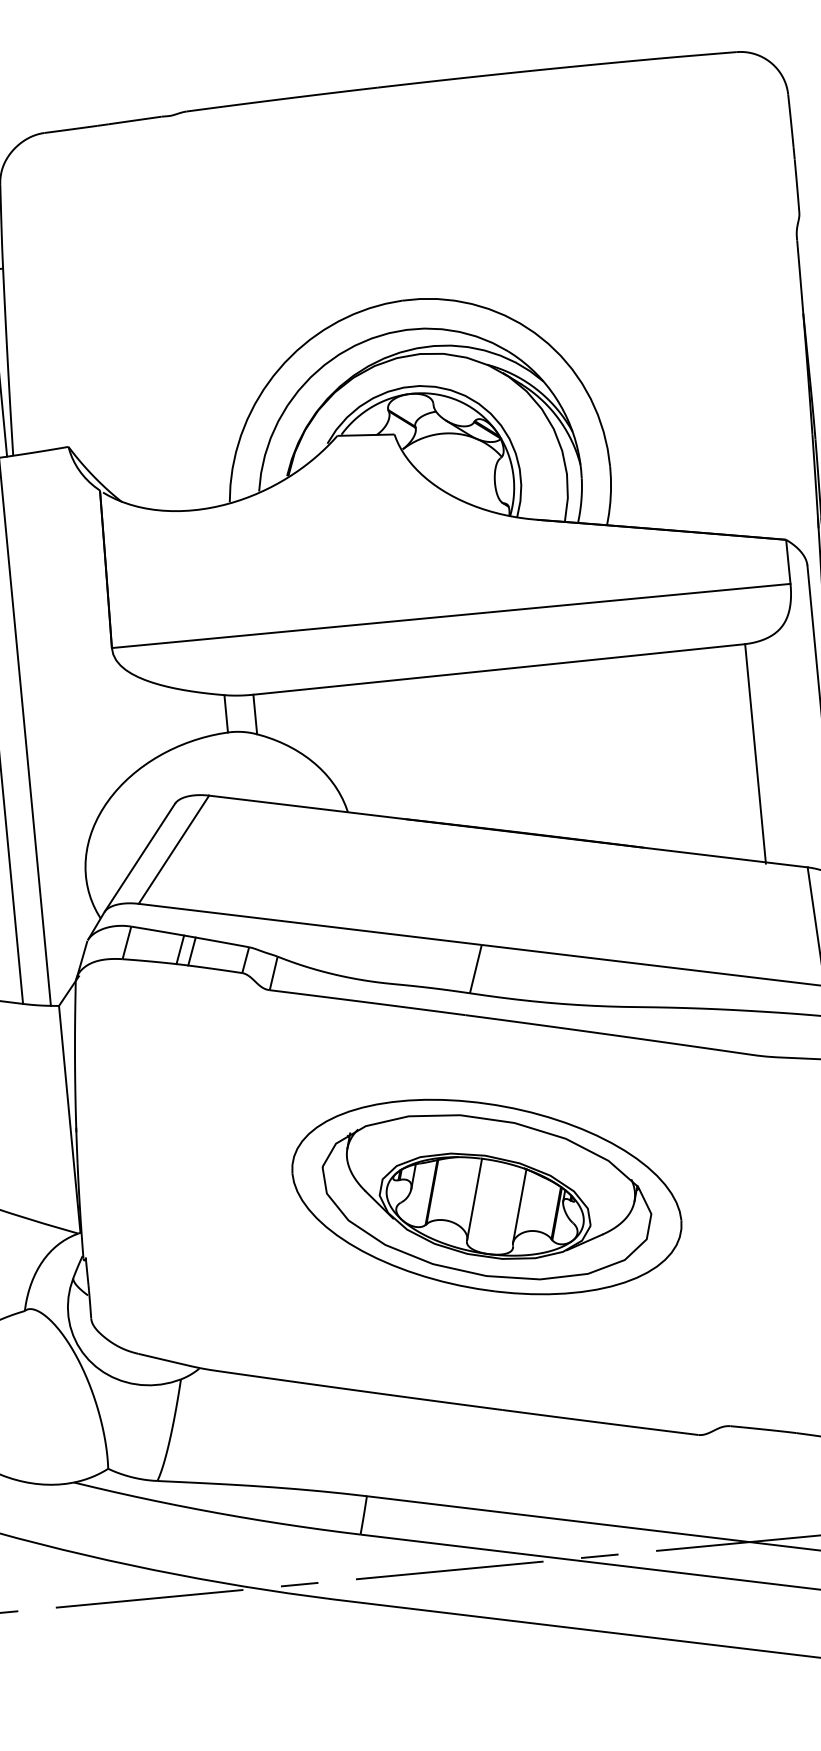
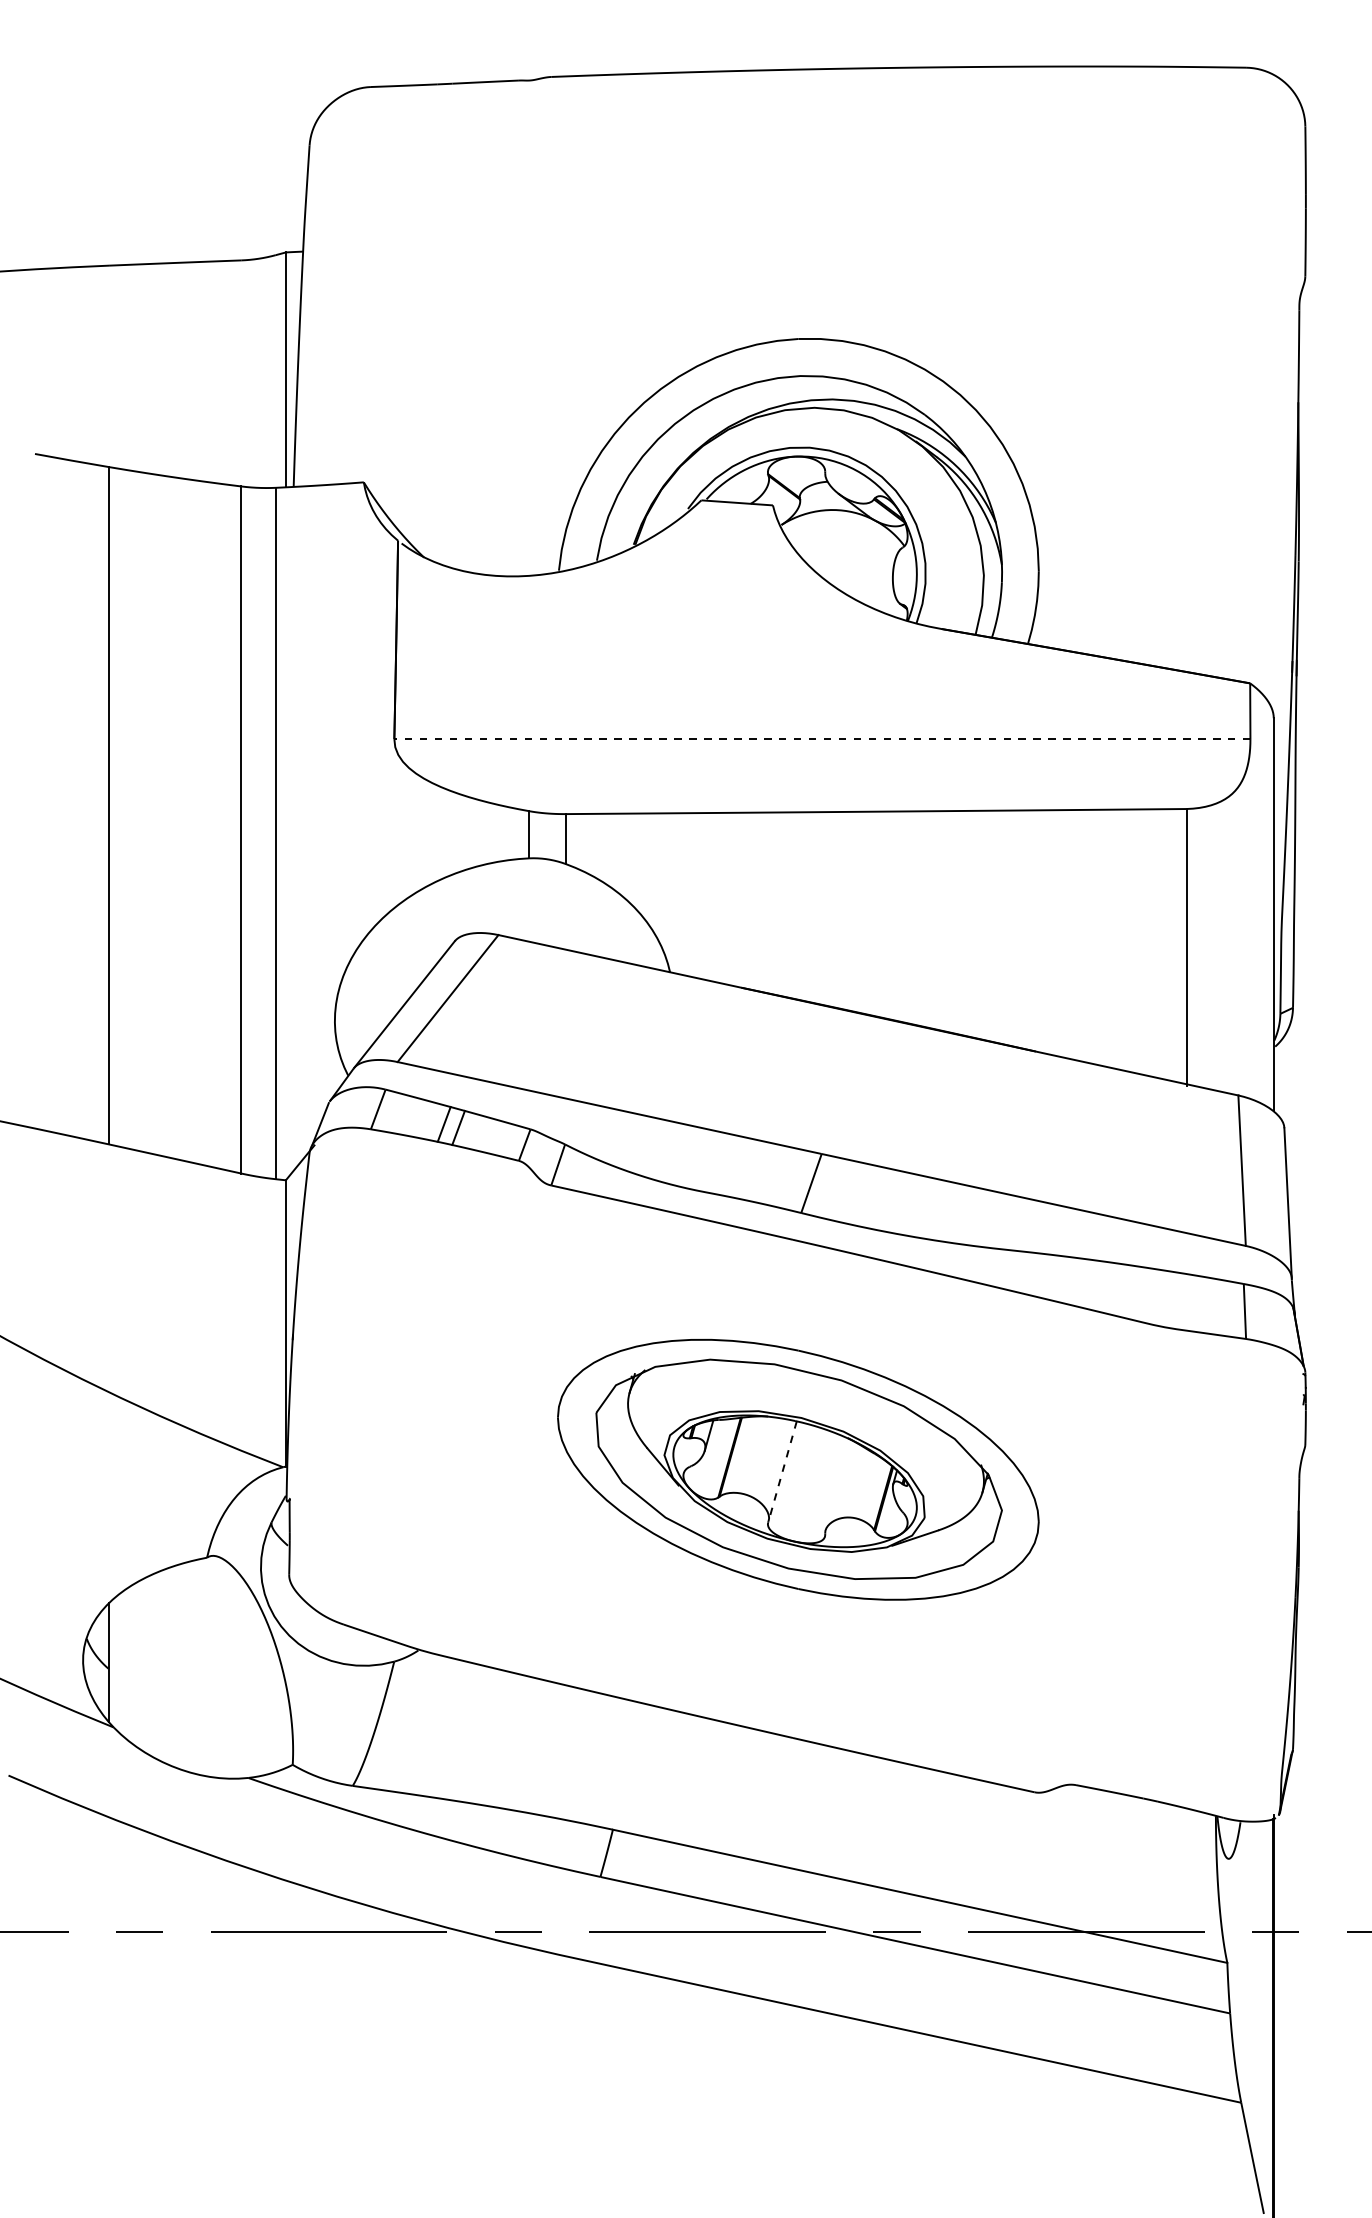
line: (450, 616) -> (821, 739), solid -> dashed
line: (474, 1199) -> (782, 1471), solid -> dashed
line: (519, 1205) -> (838, 1484), removed

